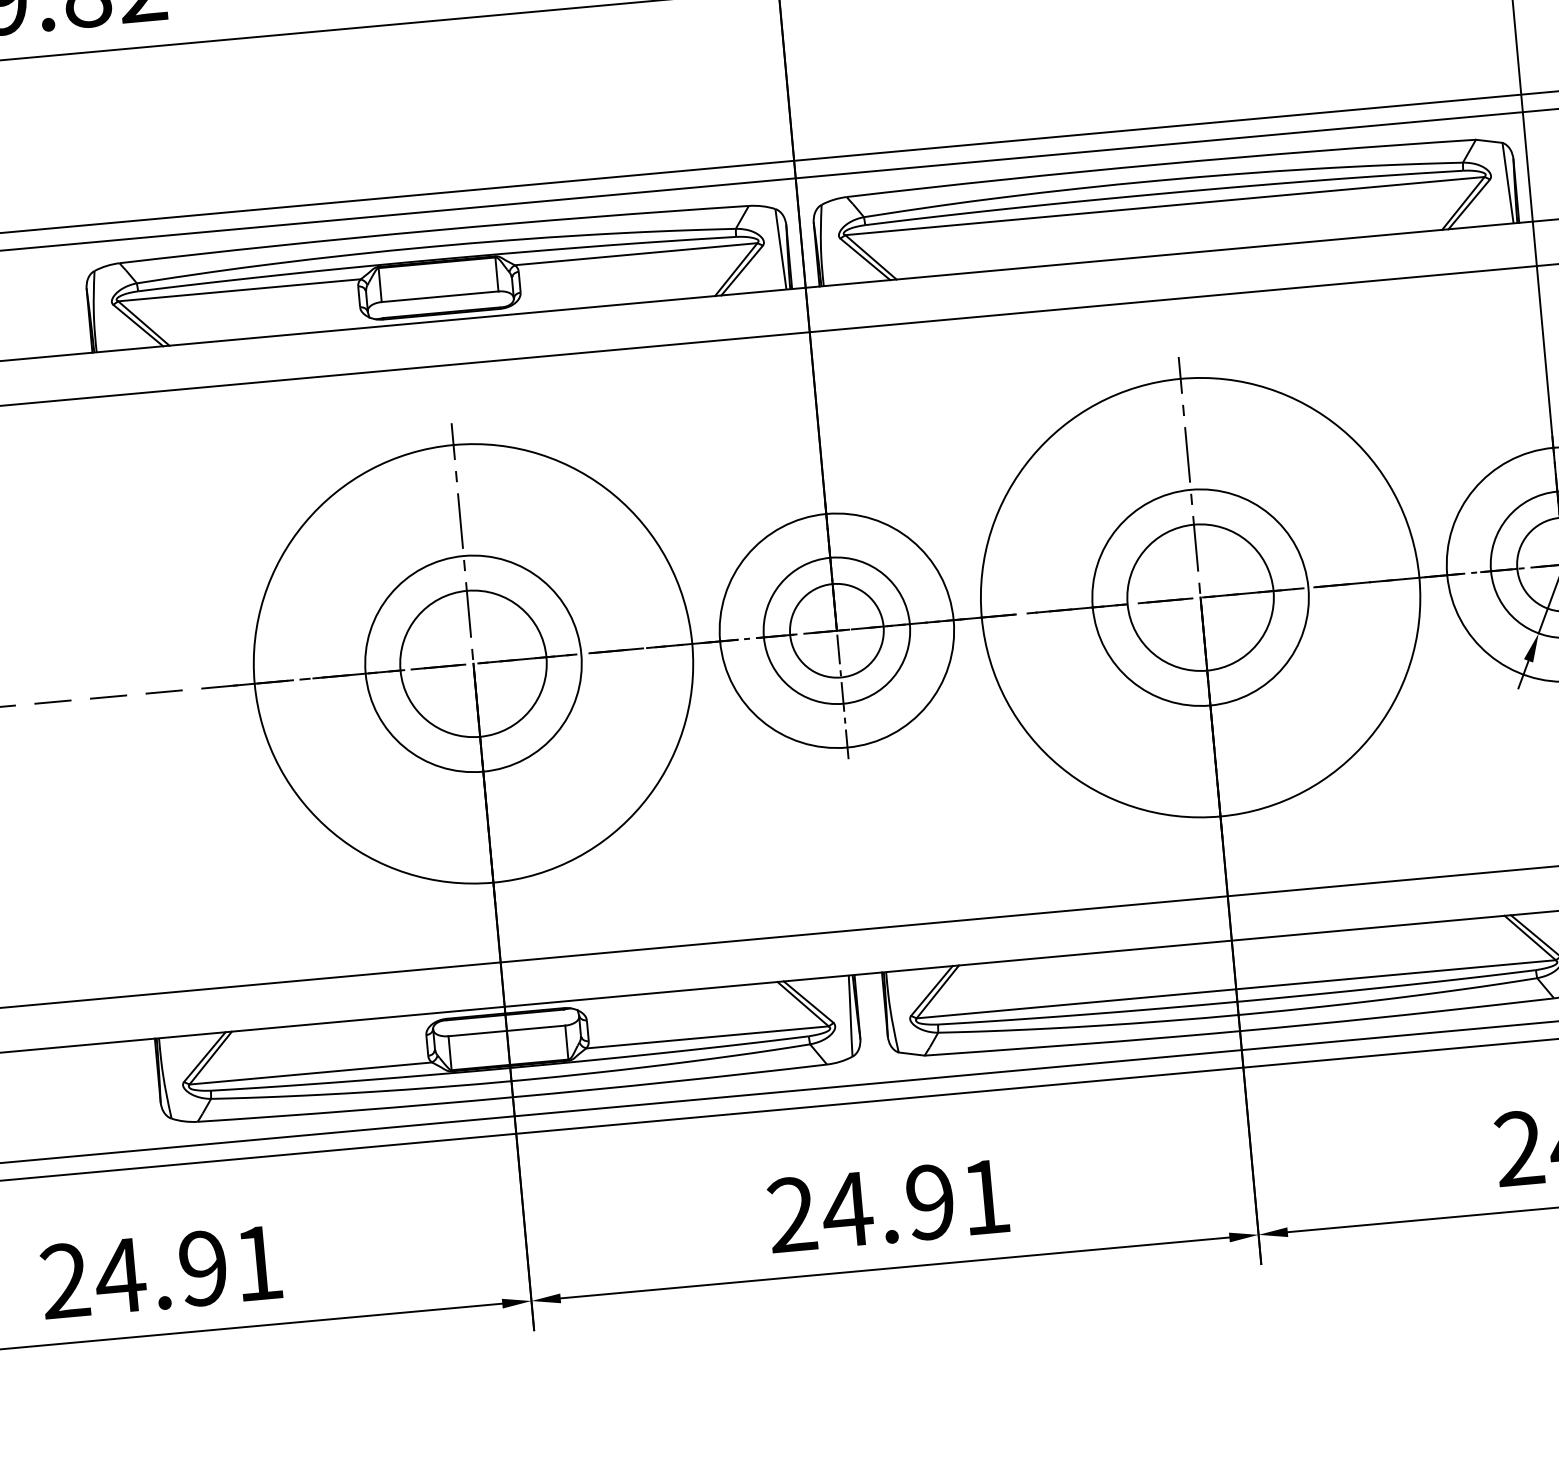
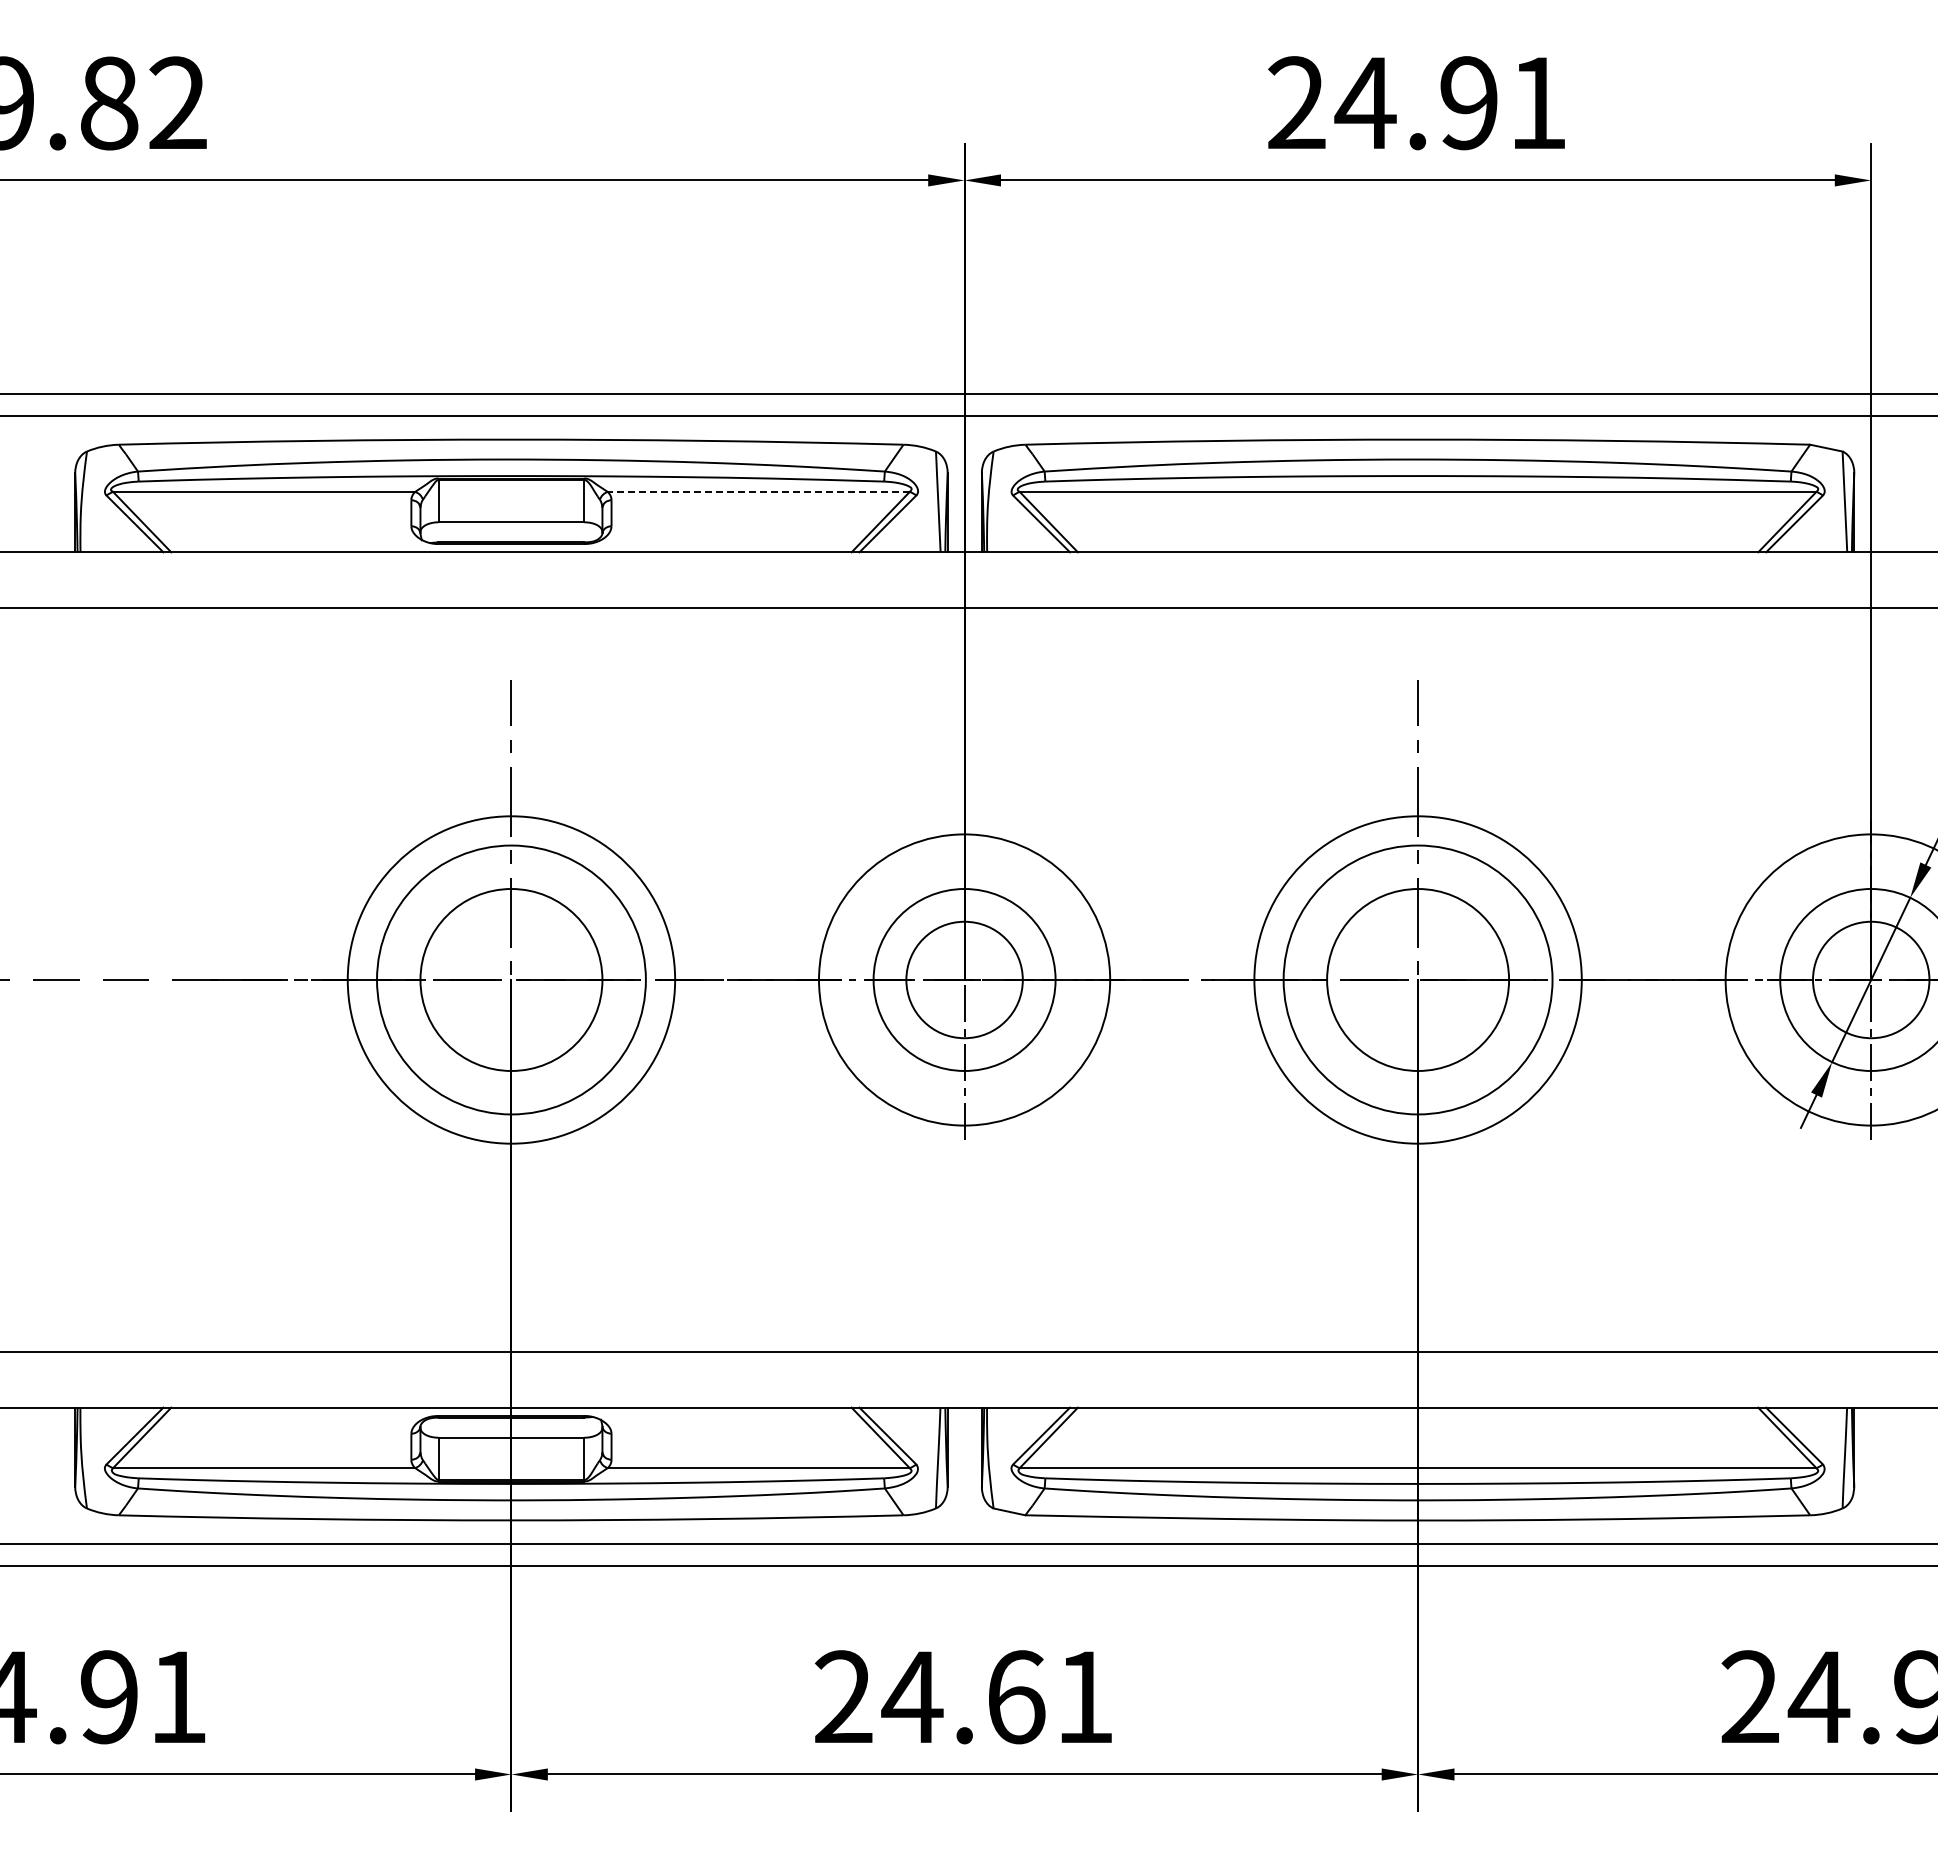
line: (635, 254) -> (758, 491), solid -> dashed
circle: (1200, 597) -> (1417, 979), size x0.6
circle: (473, 663) -> (511, 979), size x0.6
text: (930, 1202) -> (1016, 1697), 24.91 -> 24.61

